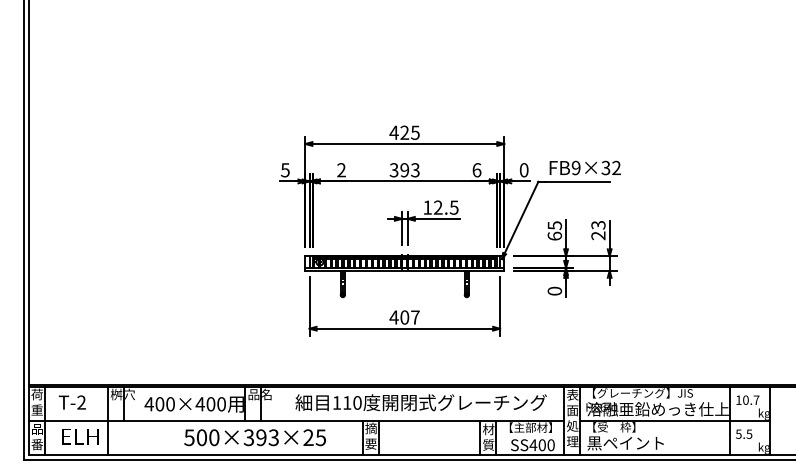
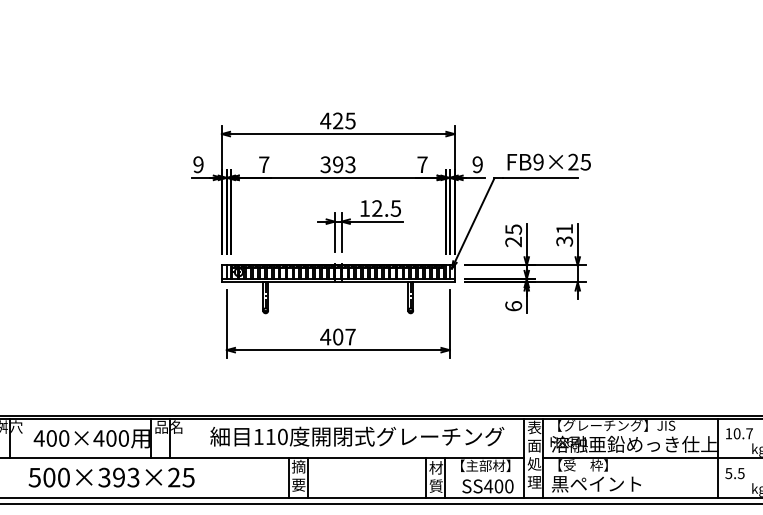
text: (610, 167) -> (578, 161), FB9×32 -> FB9×25
text: (284, 170) -> (197, 165), 5 -> 9
text: (341, 170) -> (264, 165), 2 -> 7
text: (476, 170) -> (422, 165), 6 -> 7
text: (523, 170) -> (476, 165), 0 -> 9
text: (598, 230) -> (564, 235), 23 -> 31
text: (554, 235) -> (513, 241), 65 -> 25
text: (554, 290) -> (513, 305), 0 -> 6
text: (254, 437) -> (110, 477), moved

